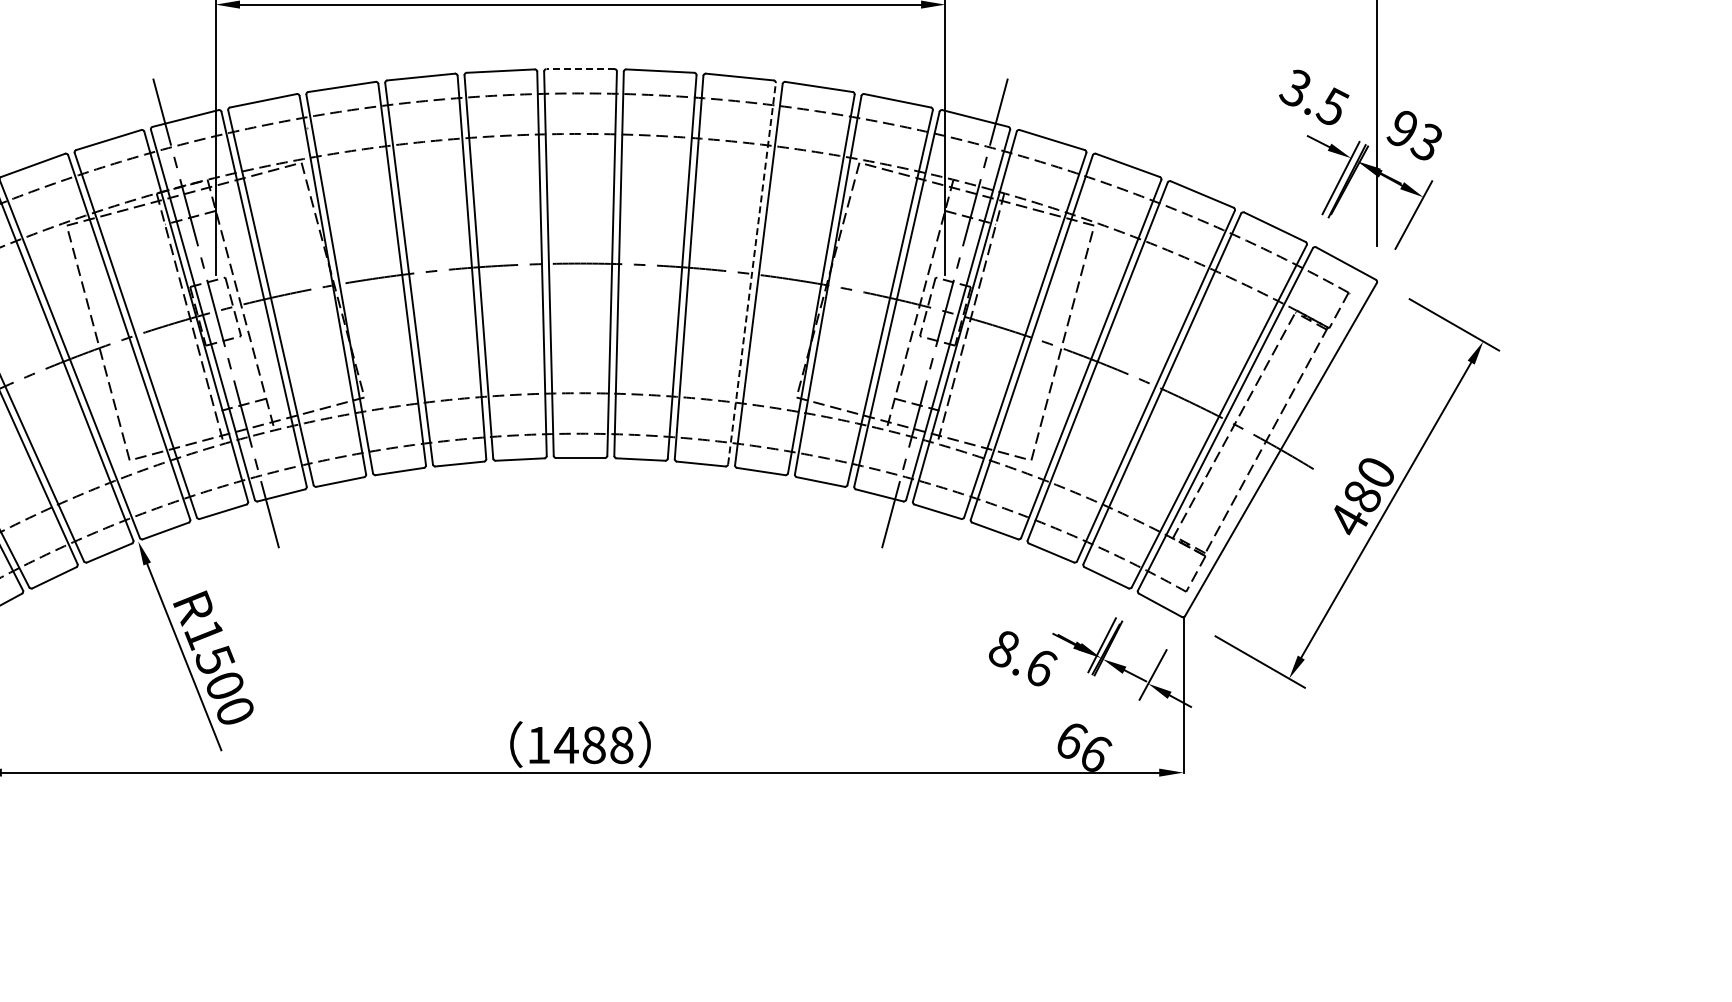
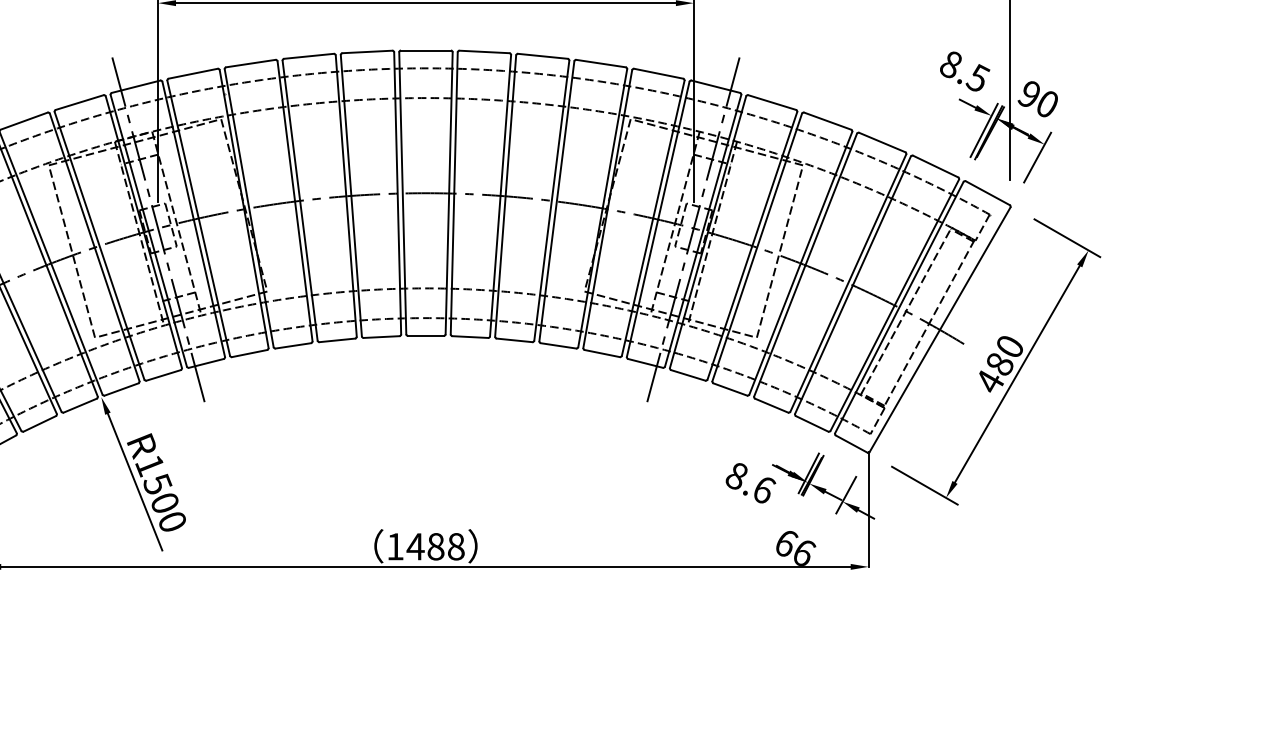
line: (580, 69) -> (425, 50), dashed -> solid
text: (1294, 87) -> (950, 63), 3.5 -> 8.5
text: (1425, 141) -> (1046, 103), 93 -> 90
line: (752, 273) -> (552, 200), dashed -> solid

